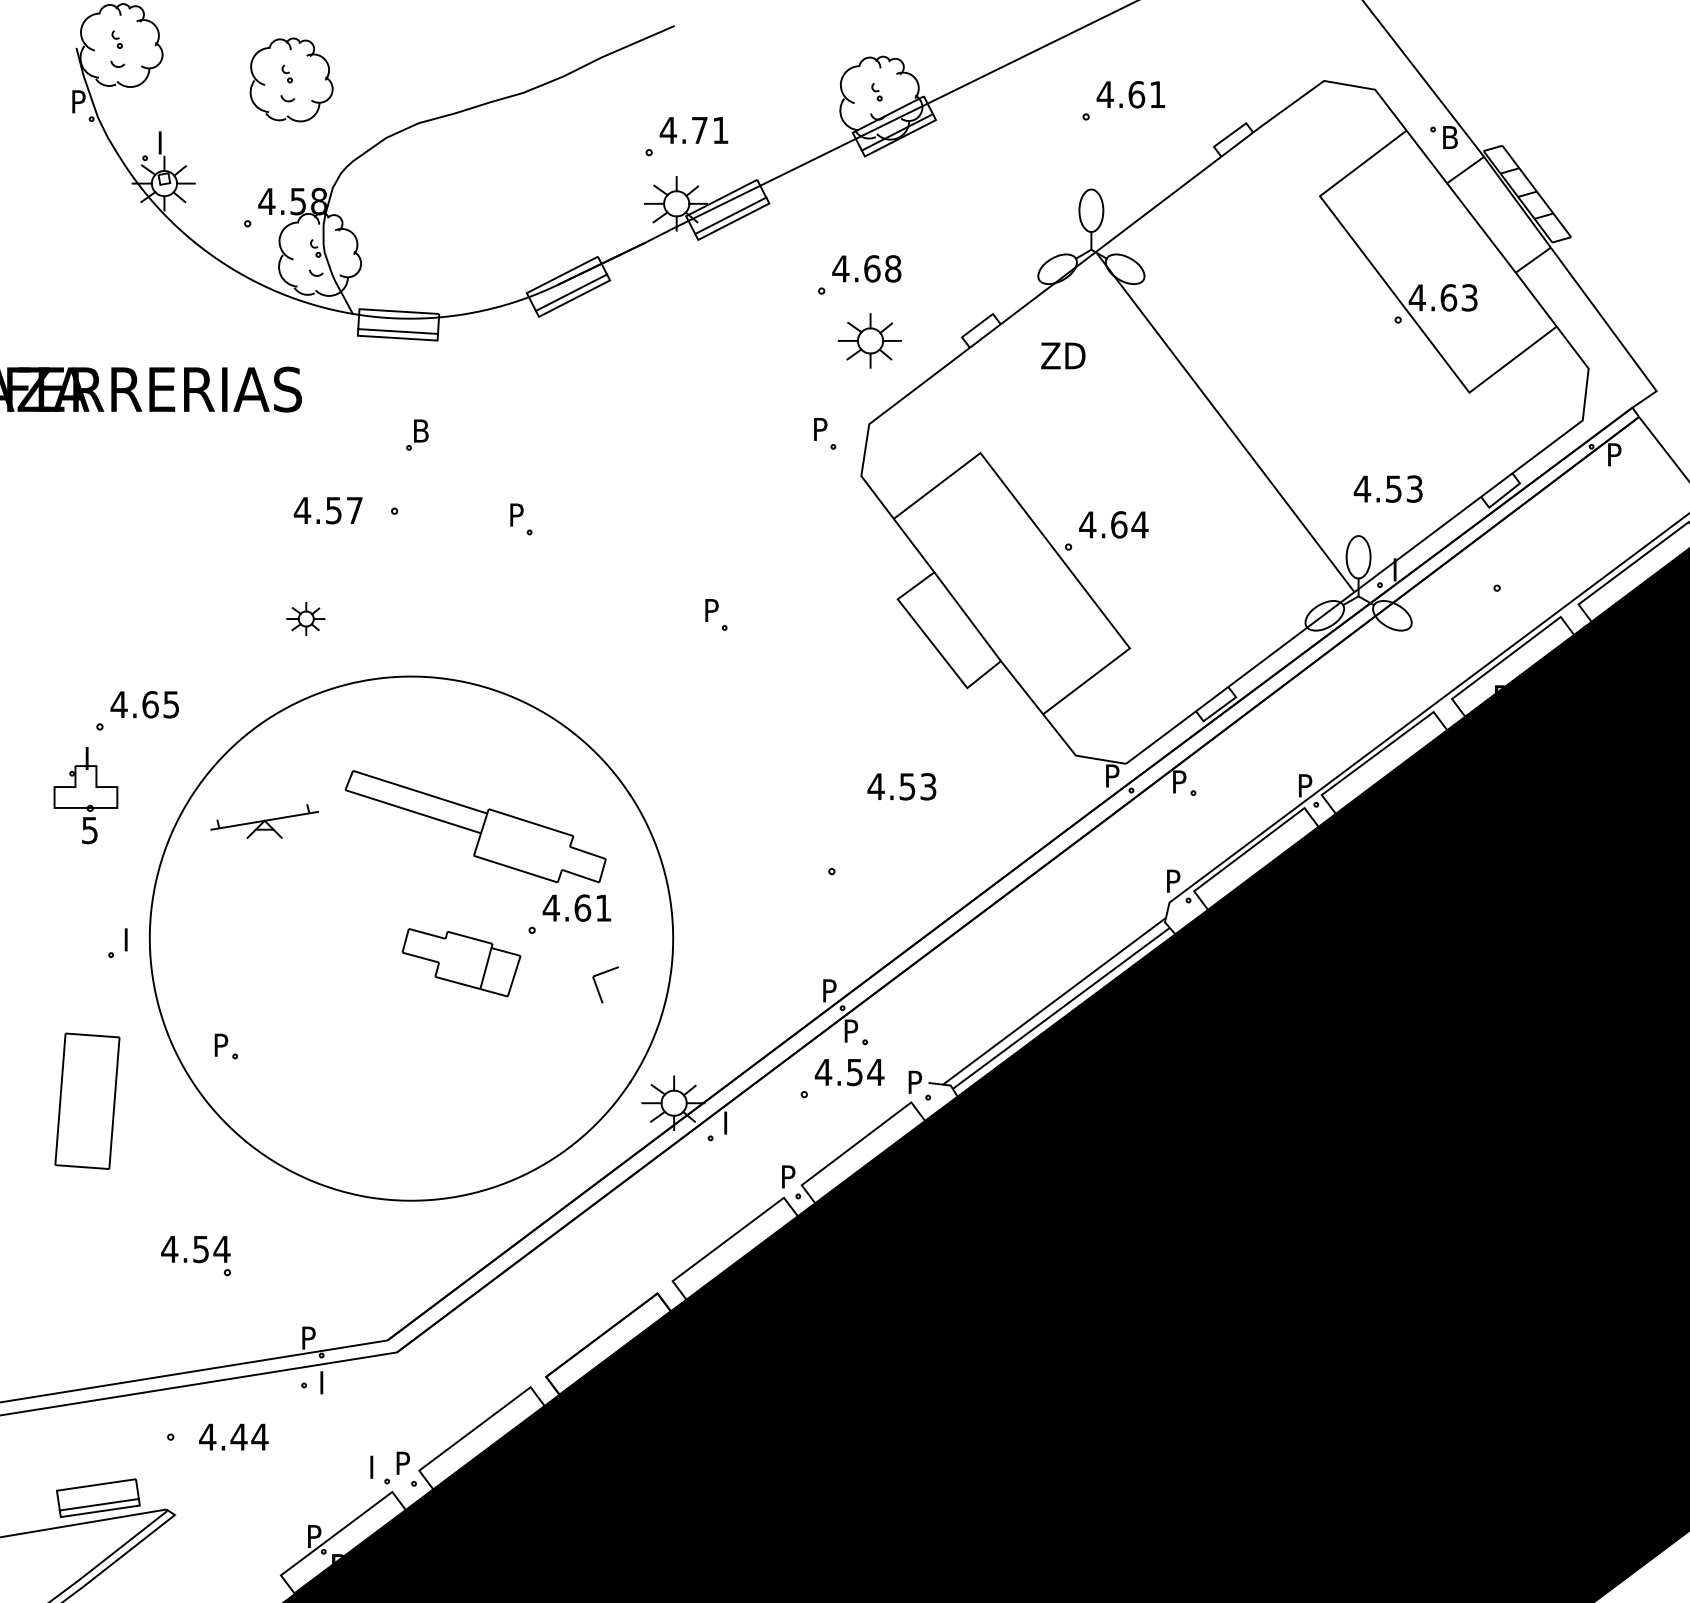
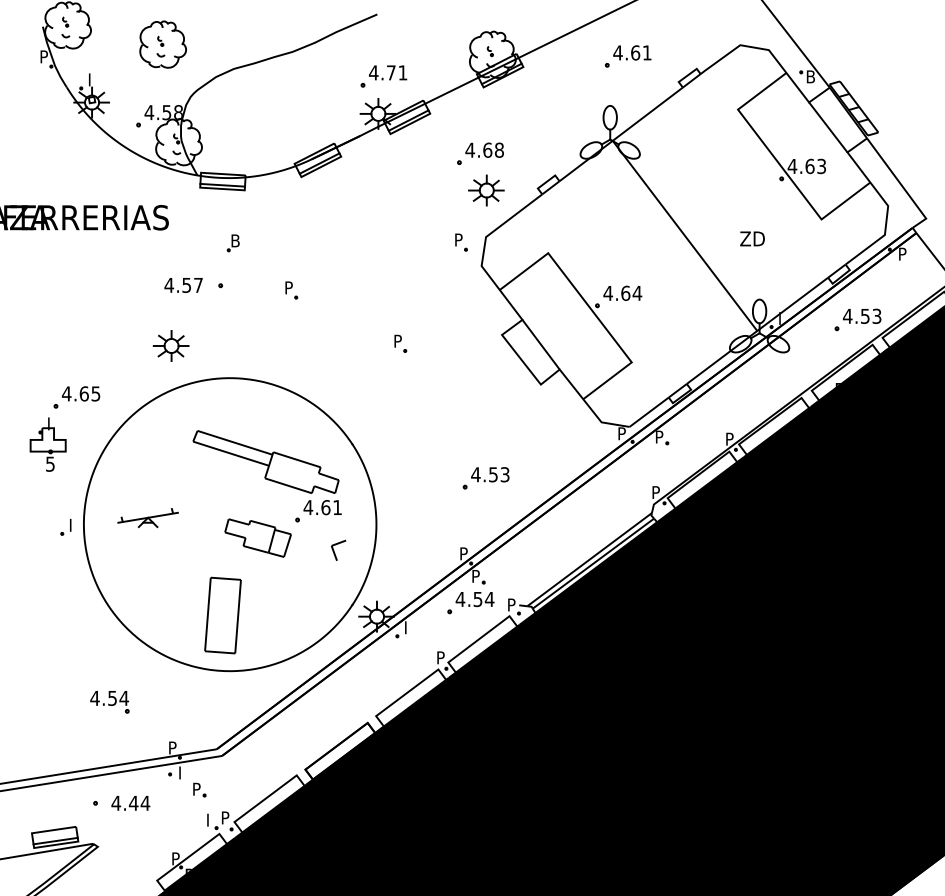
text: (1063, 355) -> (752, 238), moved
text: (1388, 487) -> (862, 315), moved
part: (304, 618) -> (170, 345), size x1.67
text: (902, 786) -> (490, 474), moved
part: (263, 822) -> (147, 518), moved
part: (226, 1045) -> (199, 789), moved
part: (86, 1101) -> (222, 615), moved

